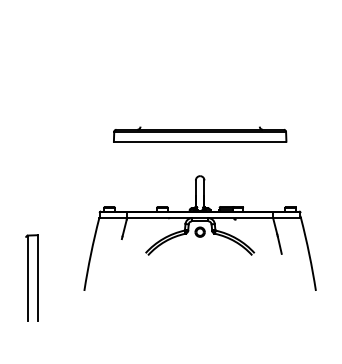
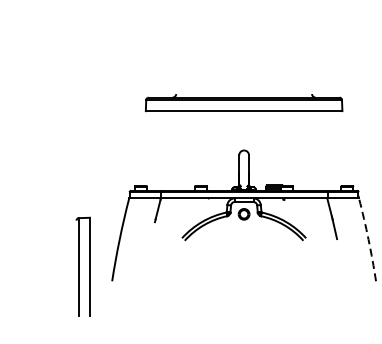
arc: (309, 254) -> (368, 239), solid -> dashed
part: (31, 277) -> (82, 265), moved

